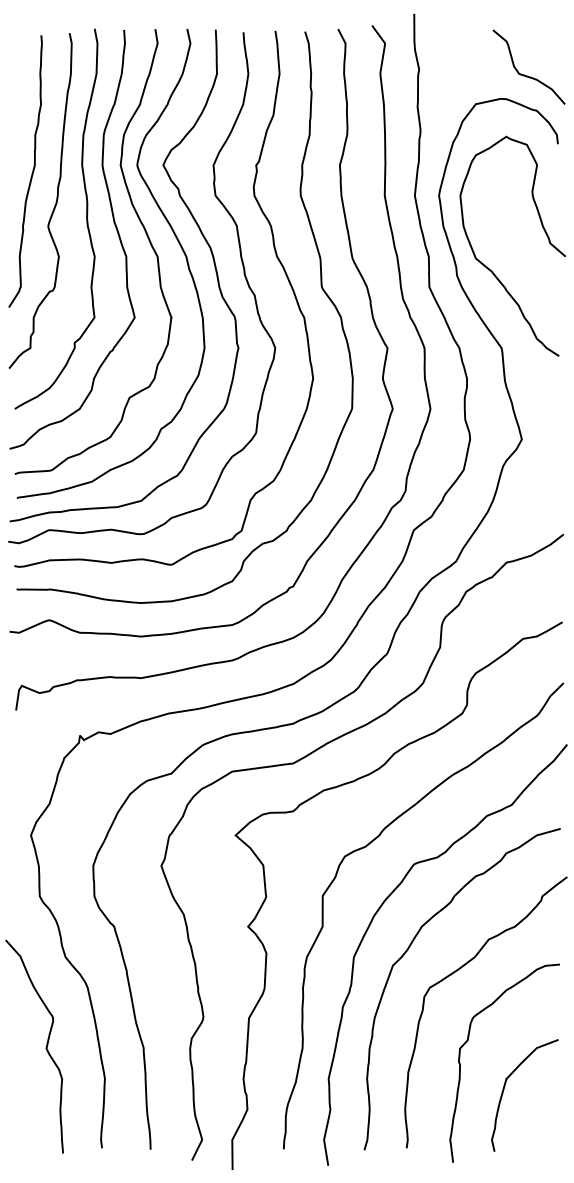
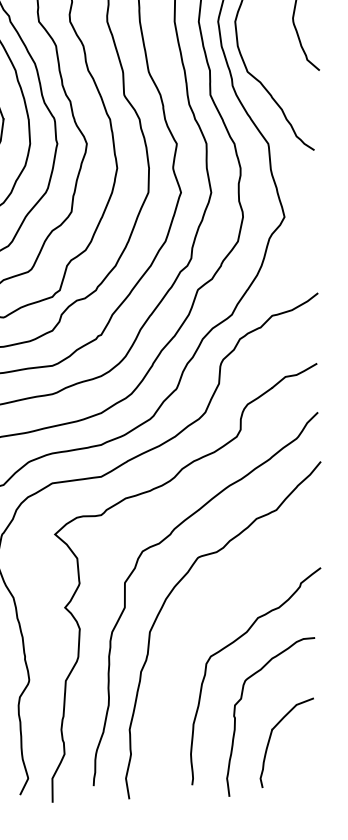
curve: (408, 950) -> (193, 626), removed

